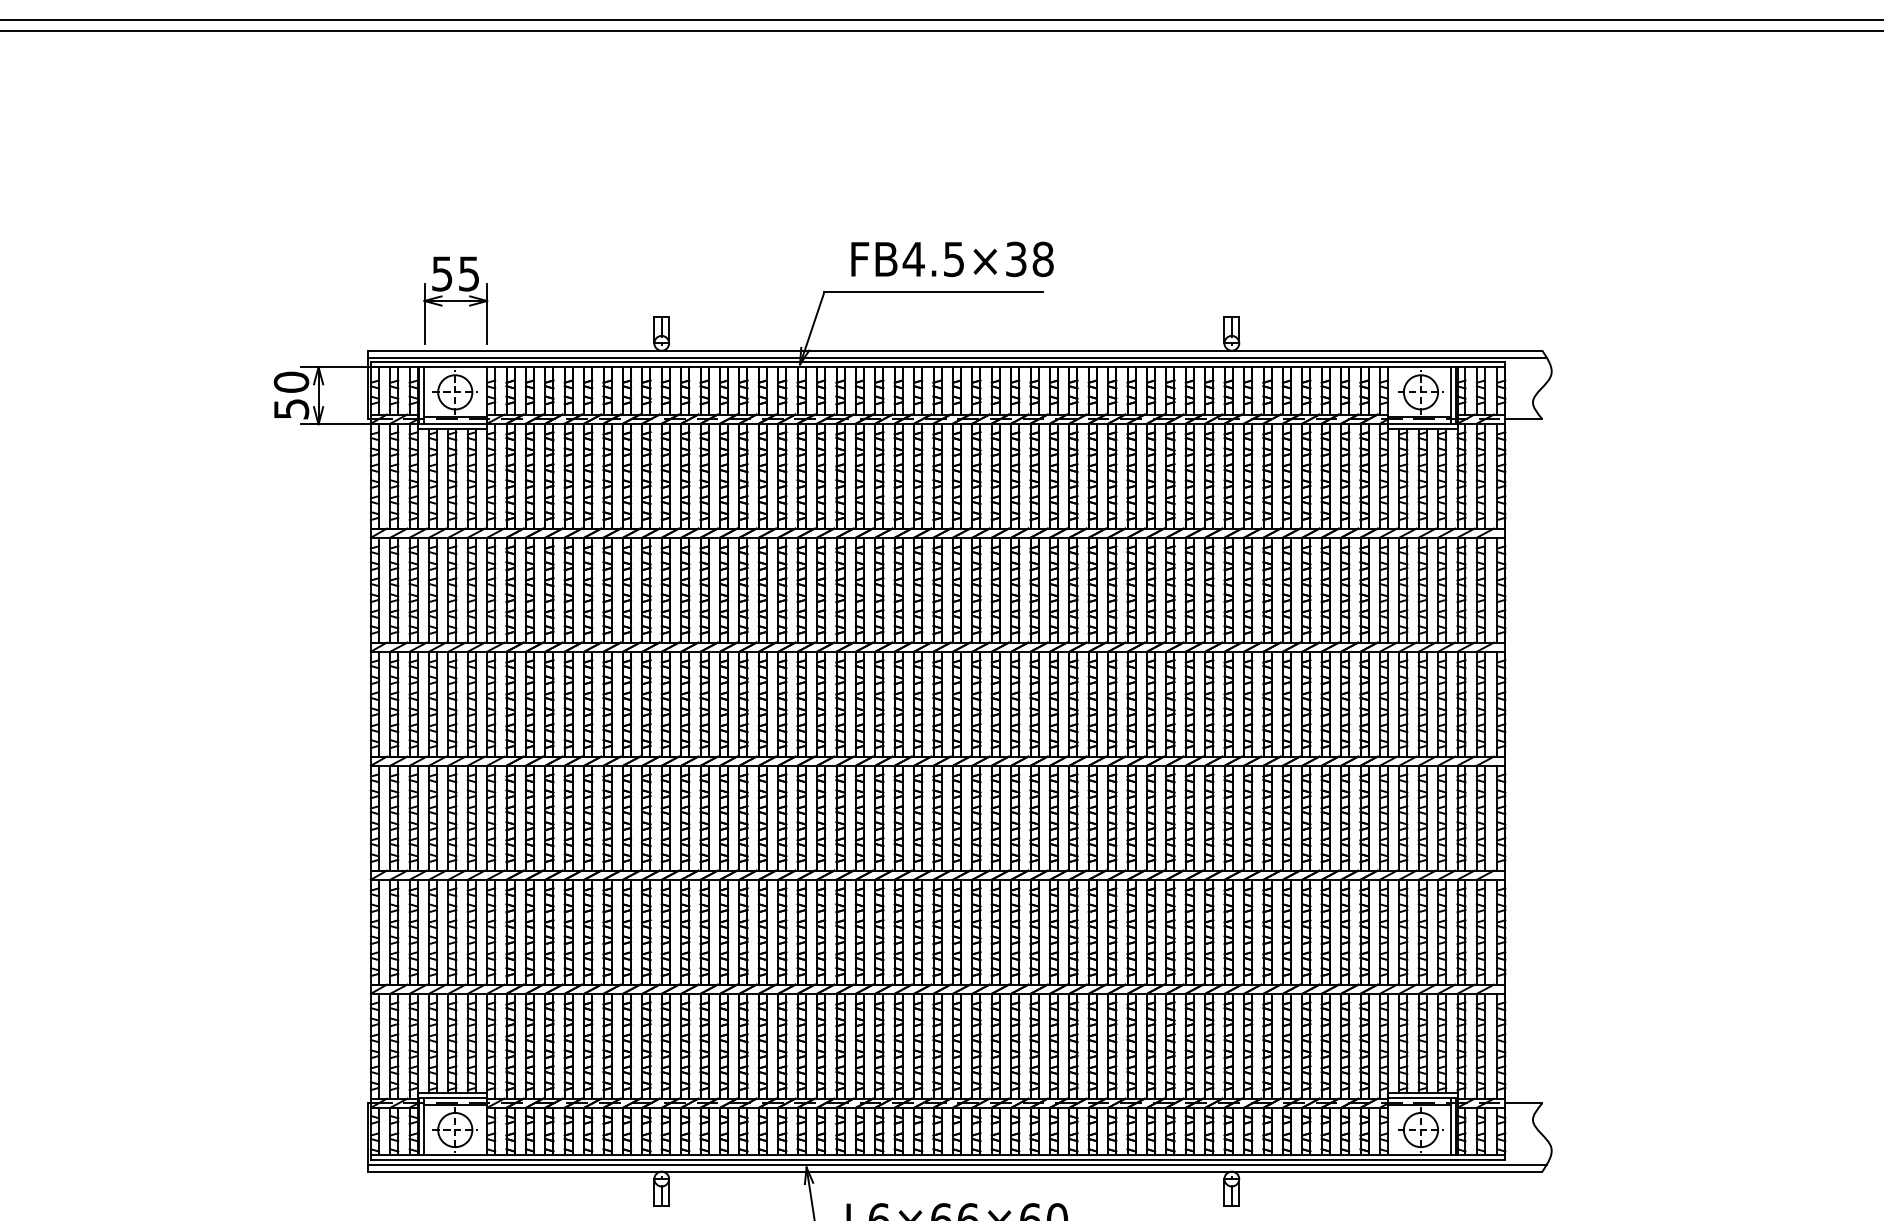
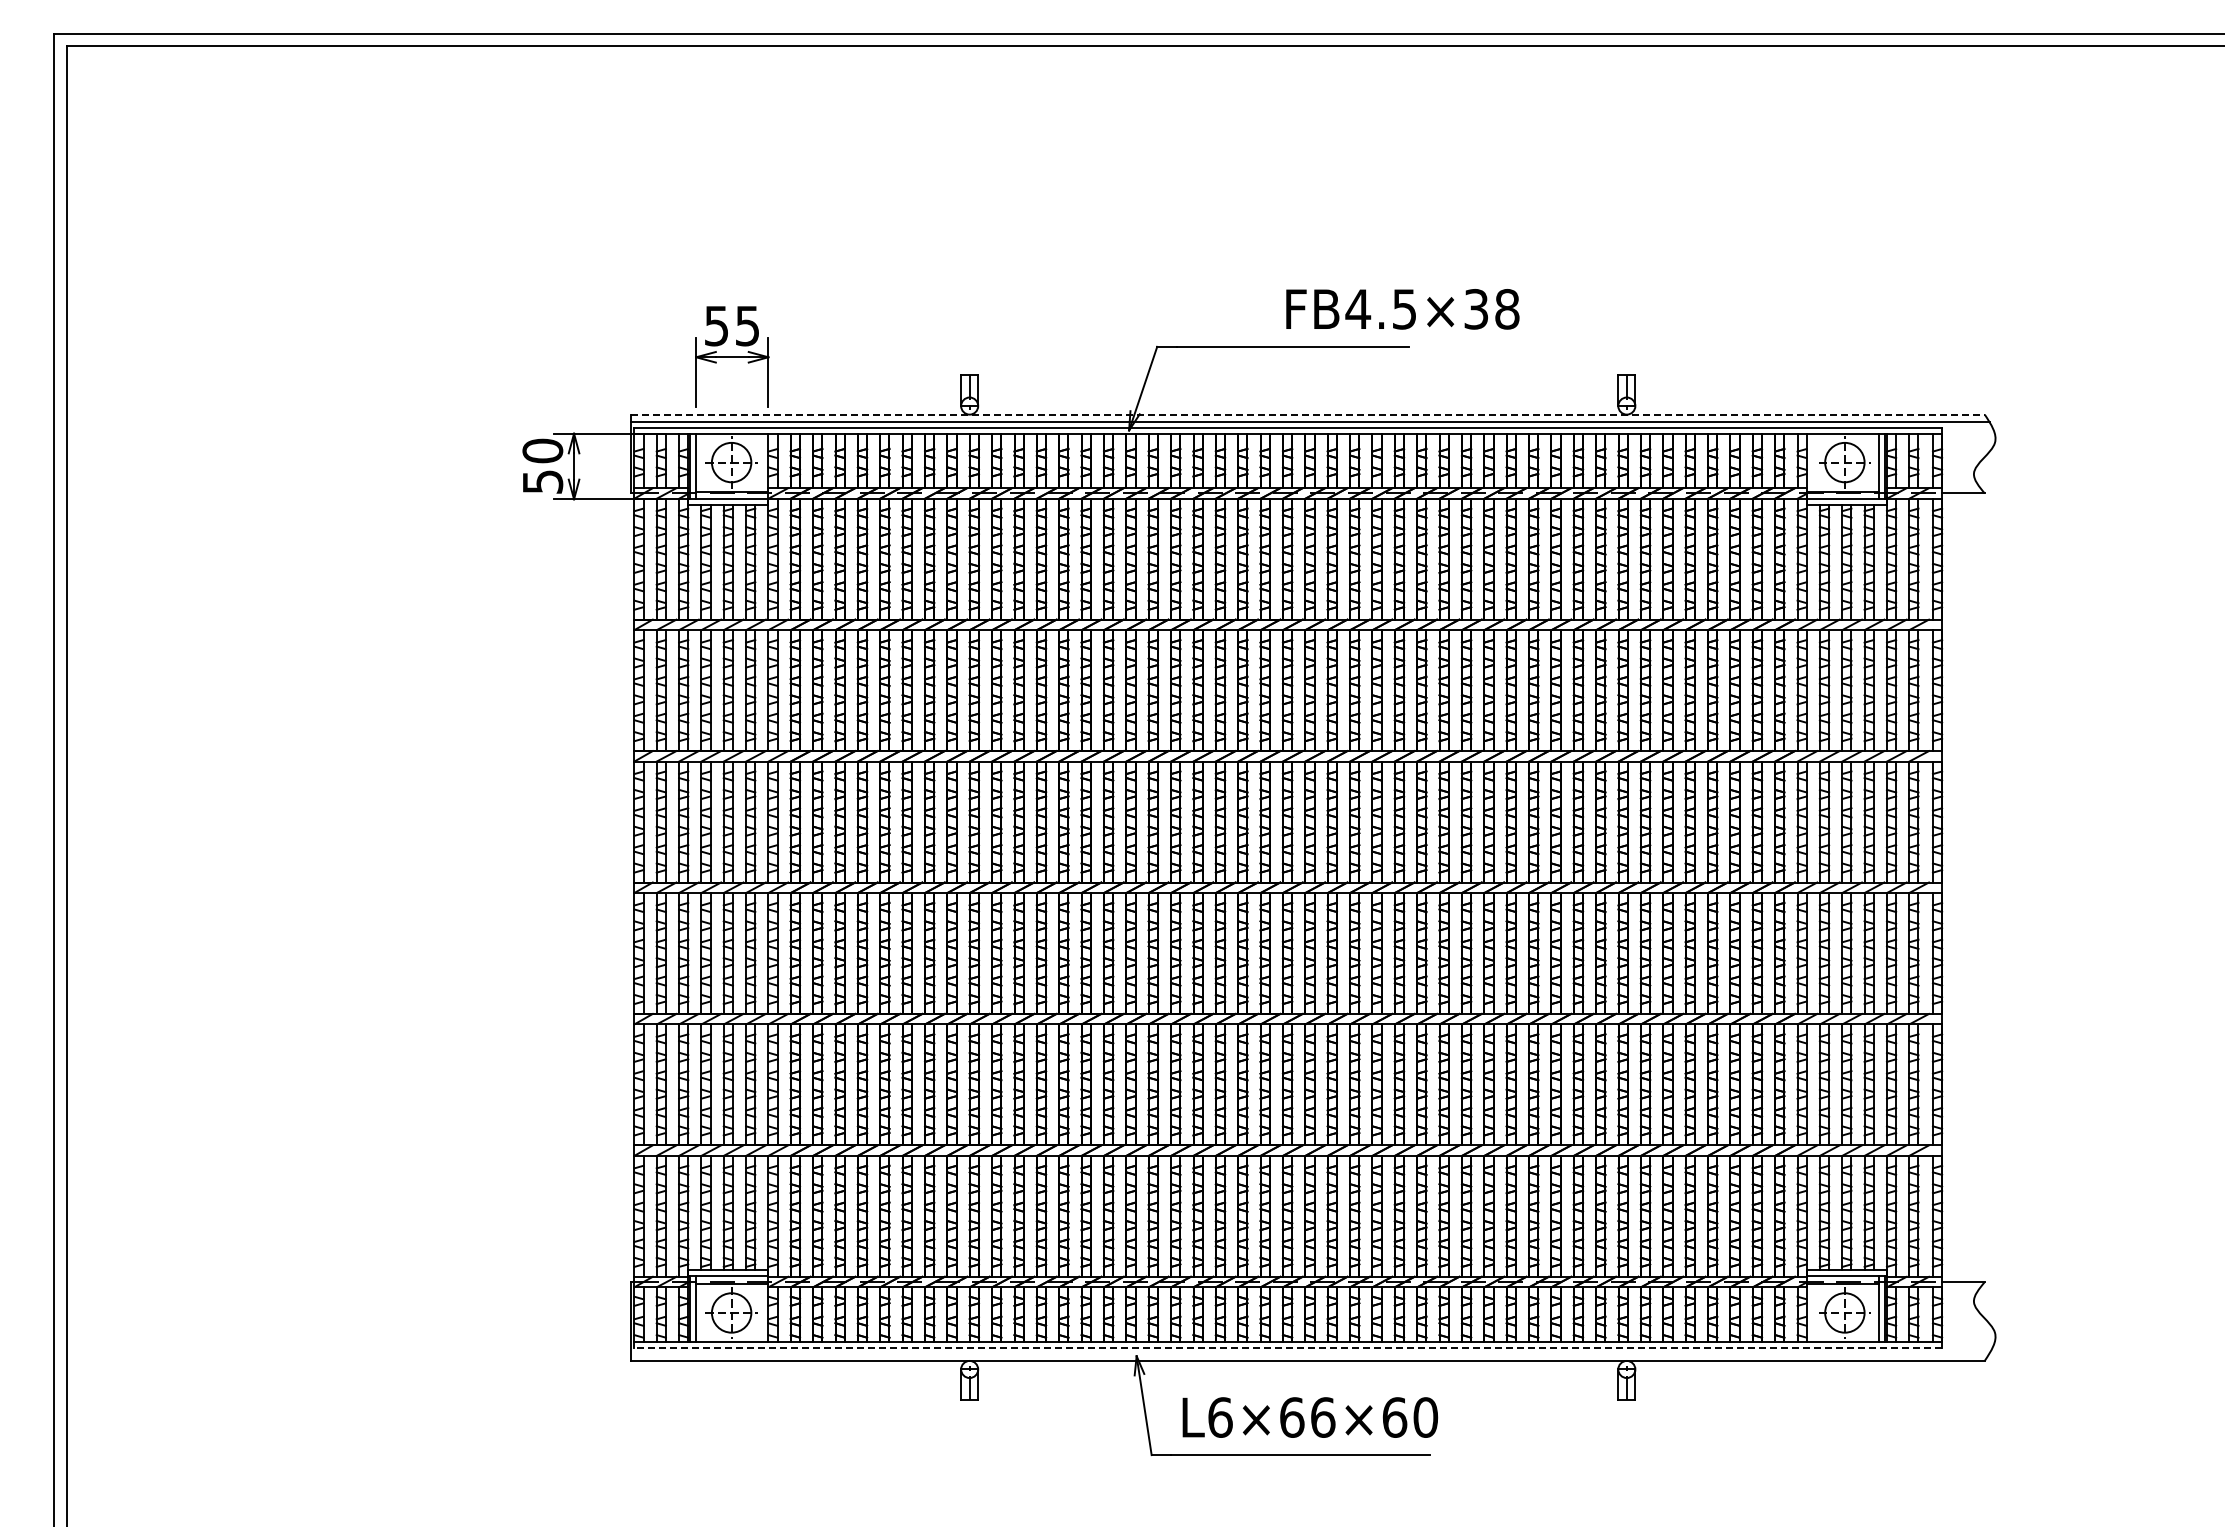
text: (952, 259) -> (1402, 309), moved
line: (954, 350) -> (1307, 414), solid -> dashed
line: (938, 1160) -> (1288, 1347), solid -> dashed
line: (957, 1165) -> (1310, 1353), removed

